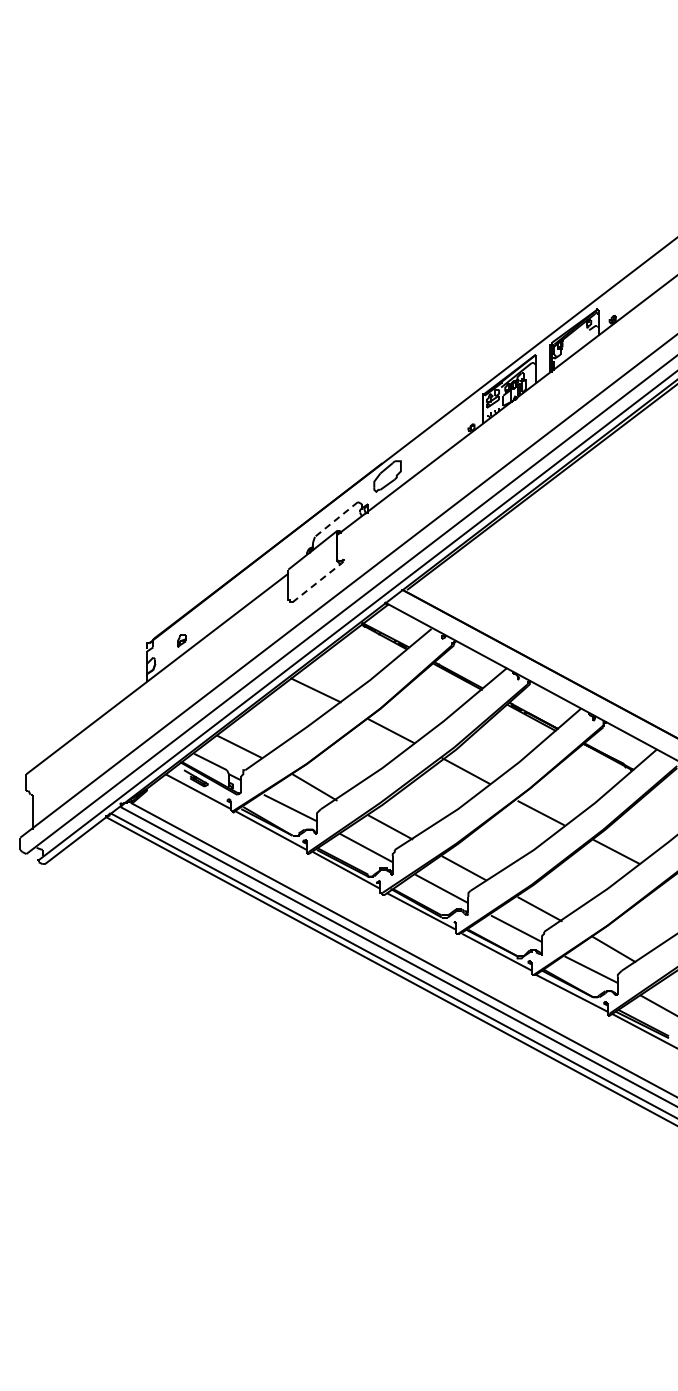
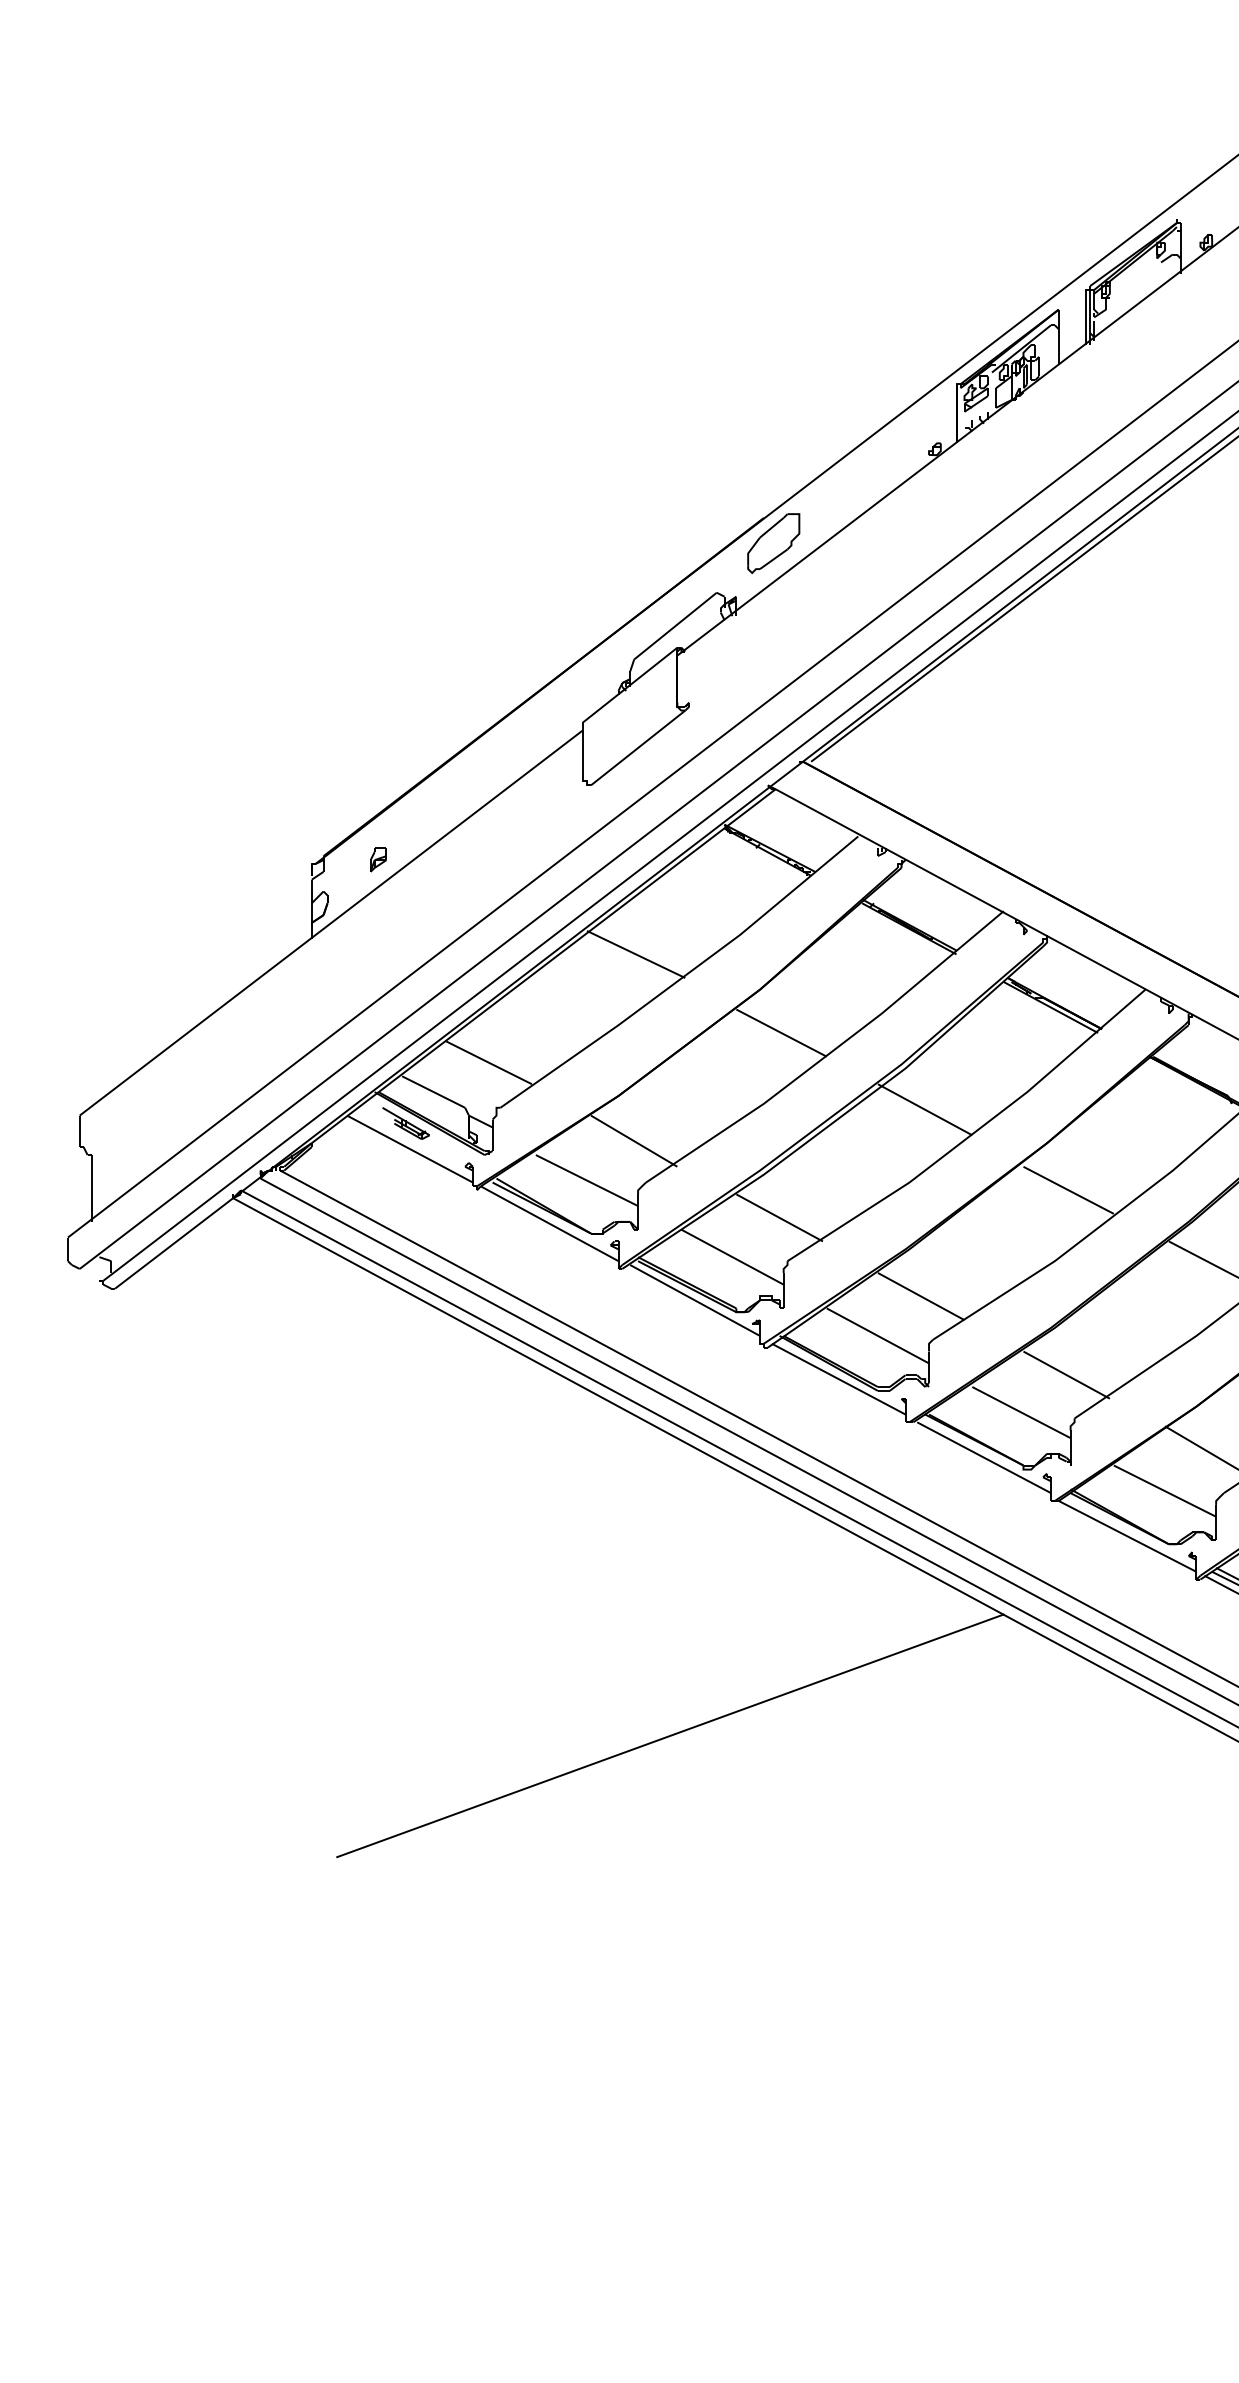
line: (336, 519) -> (675, 626), dashed -> solid
line: (317, 582) -> (639, 747), dashed -> solid
line: (333, 1096) -> (669, 1734), added

